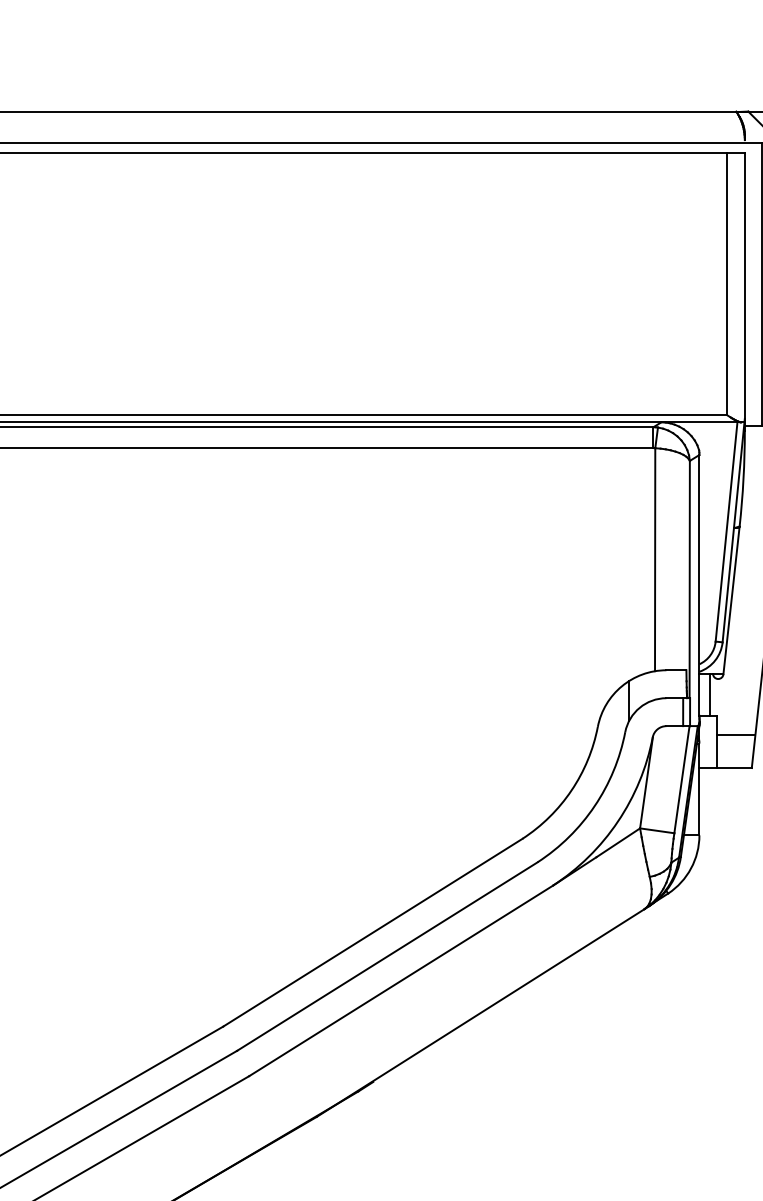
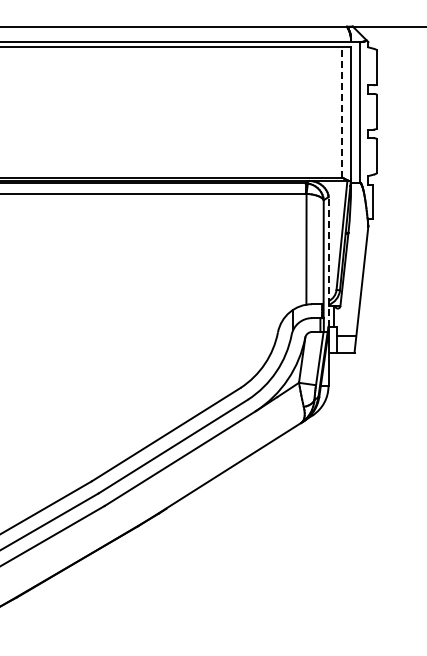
line: (727, 282) -> (342, 111), solid -> dashed
line: (699, 586) -> (328, 262), solid -> dashed

